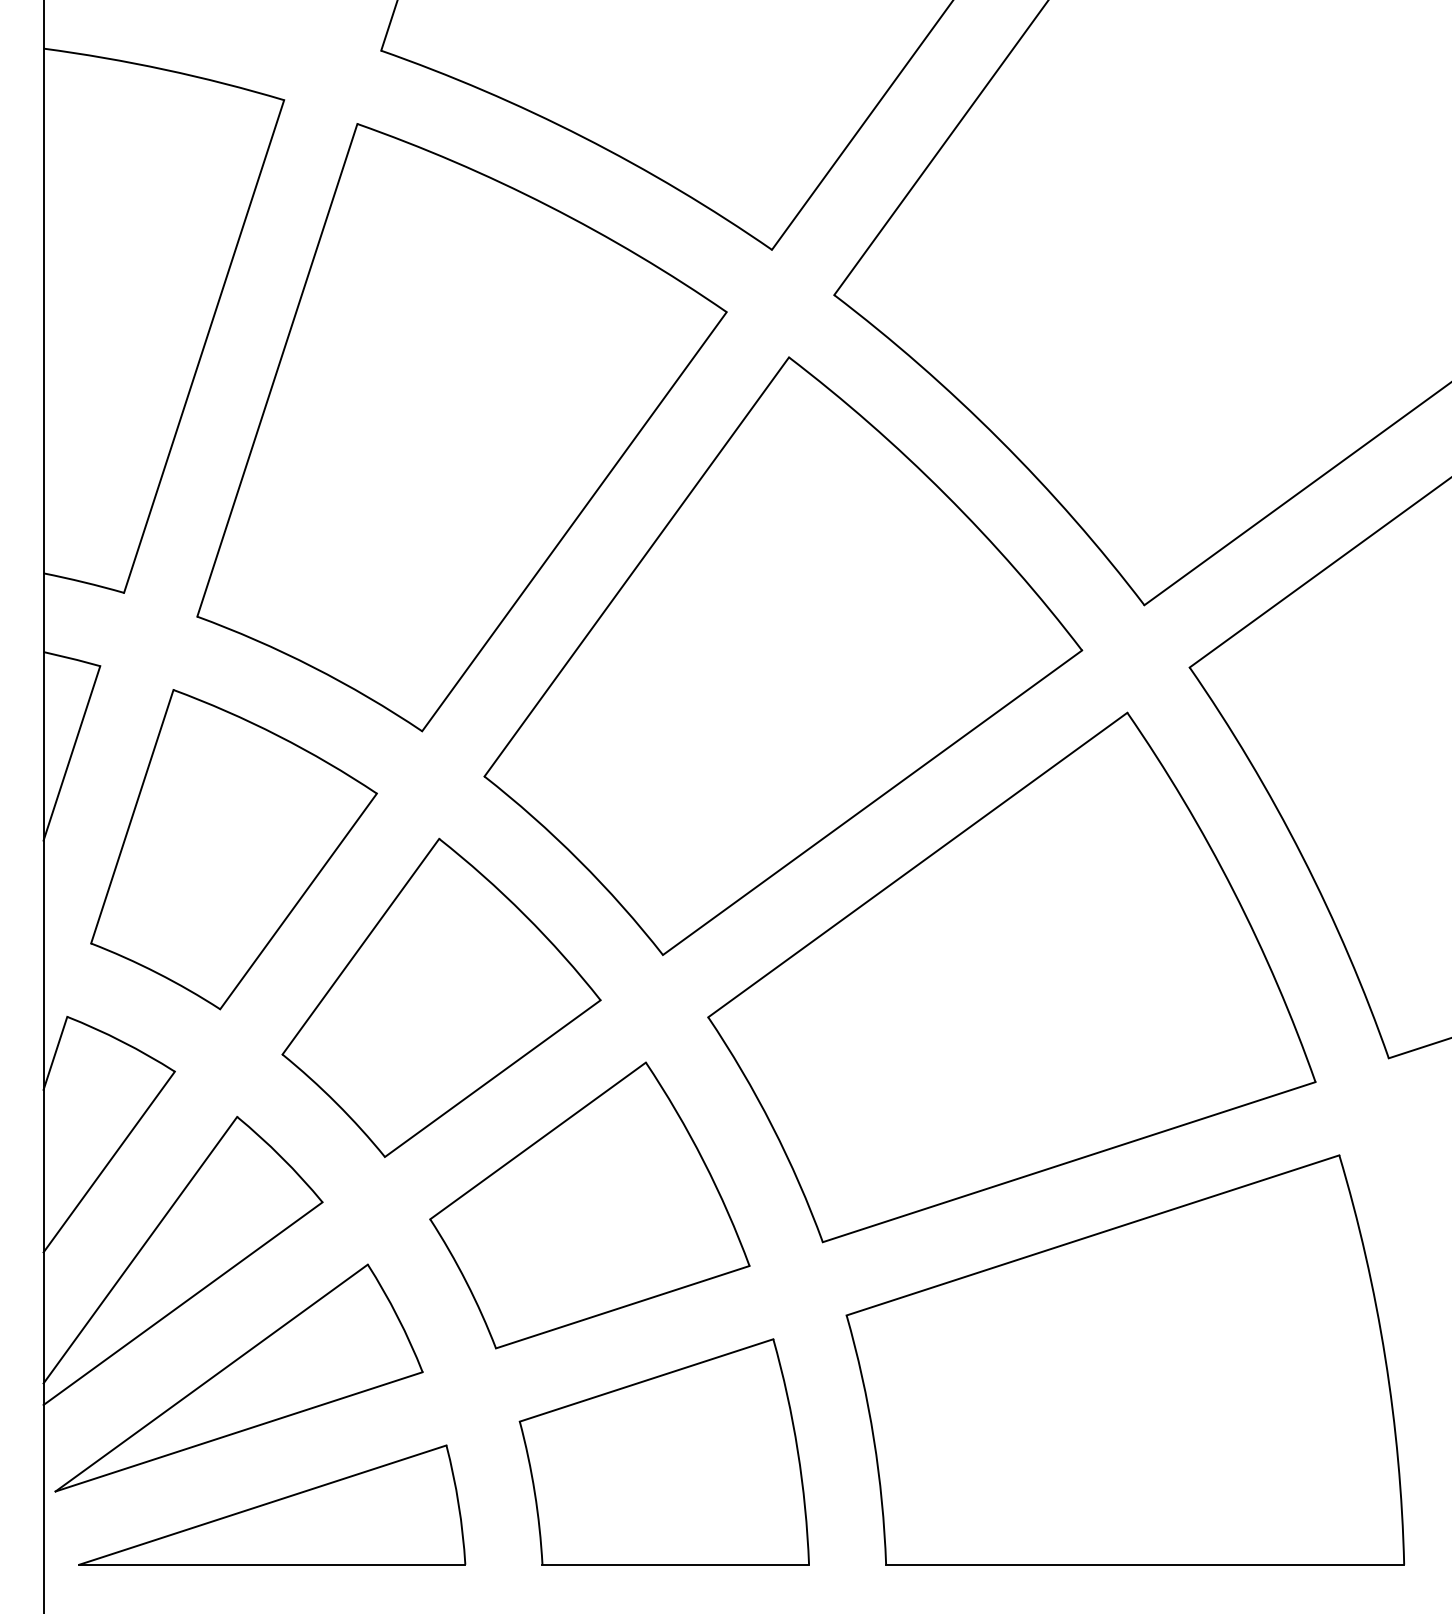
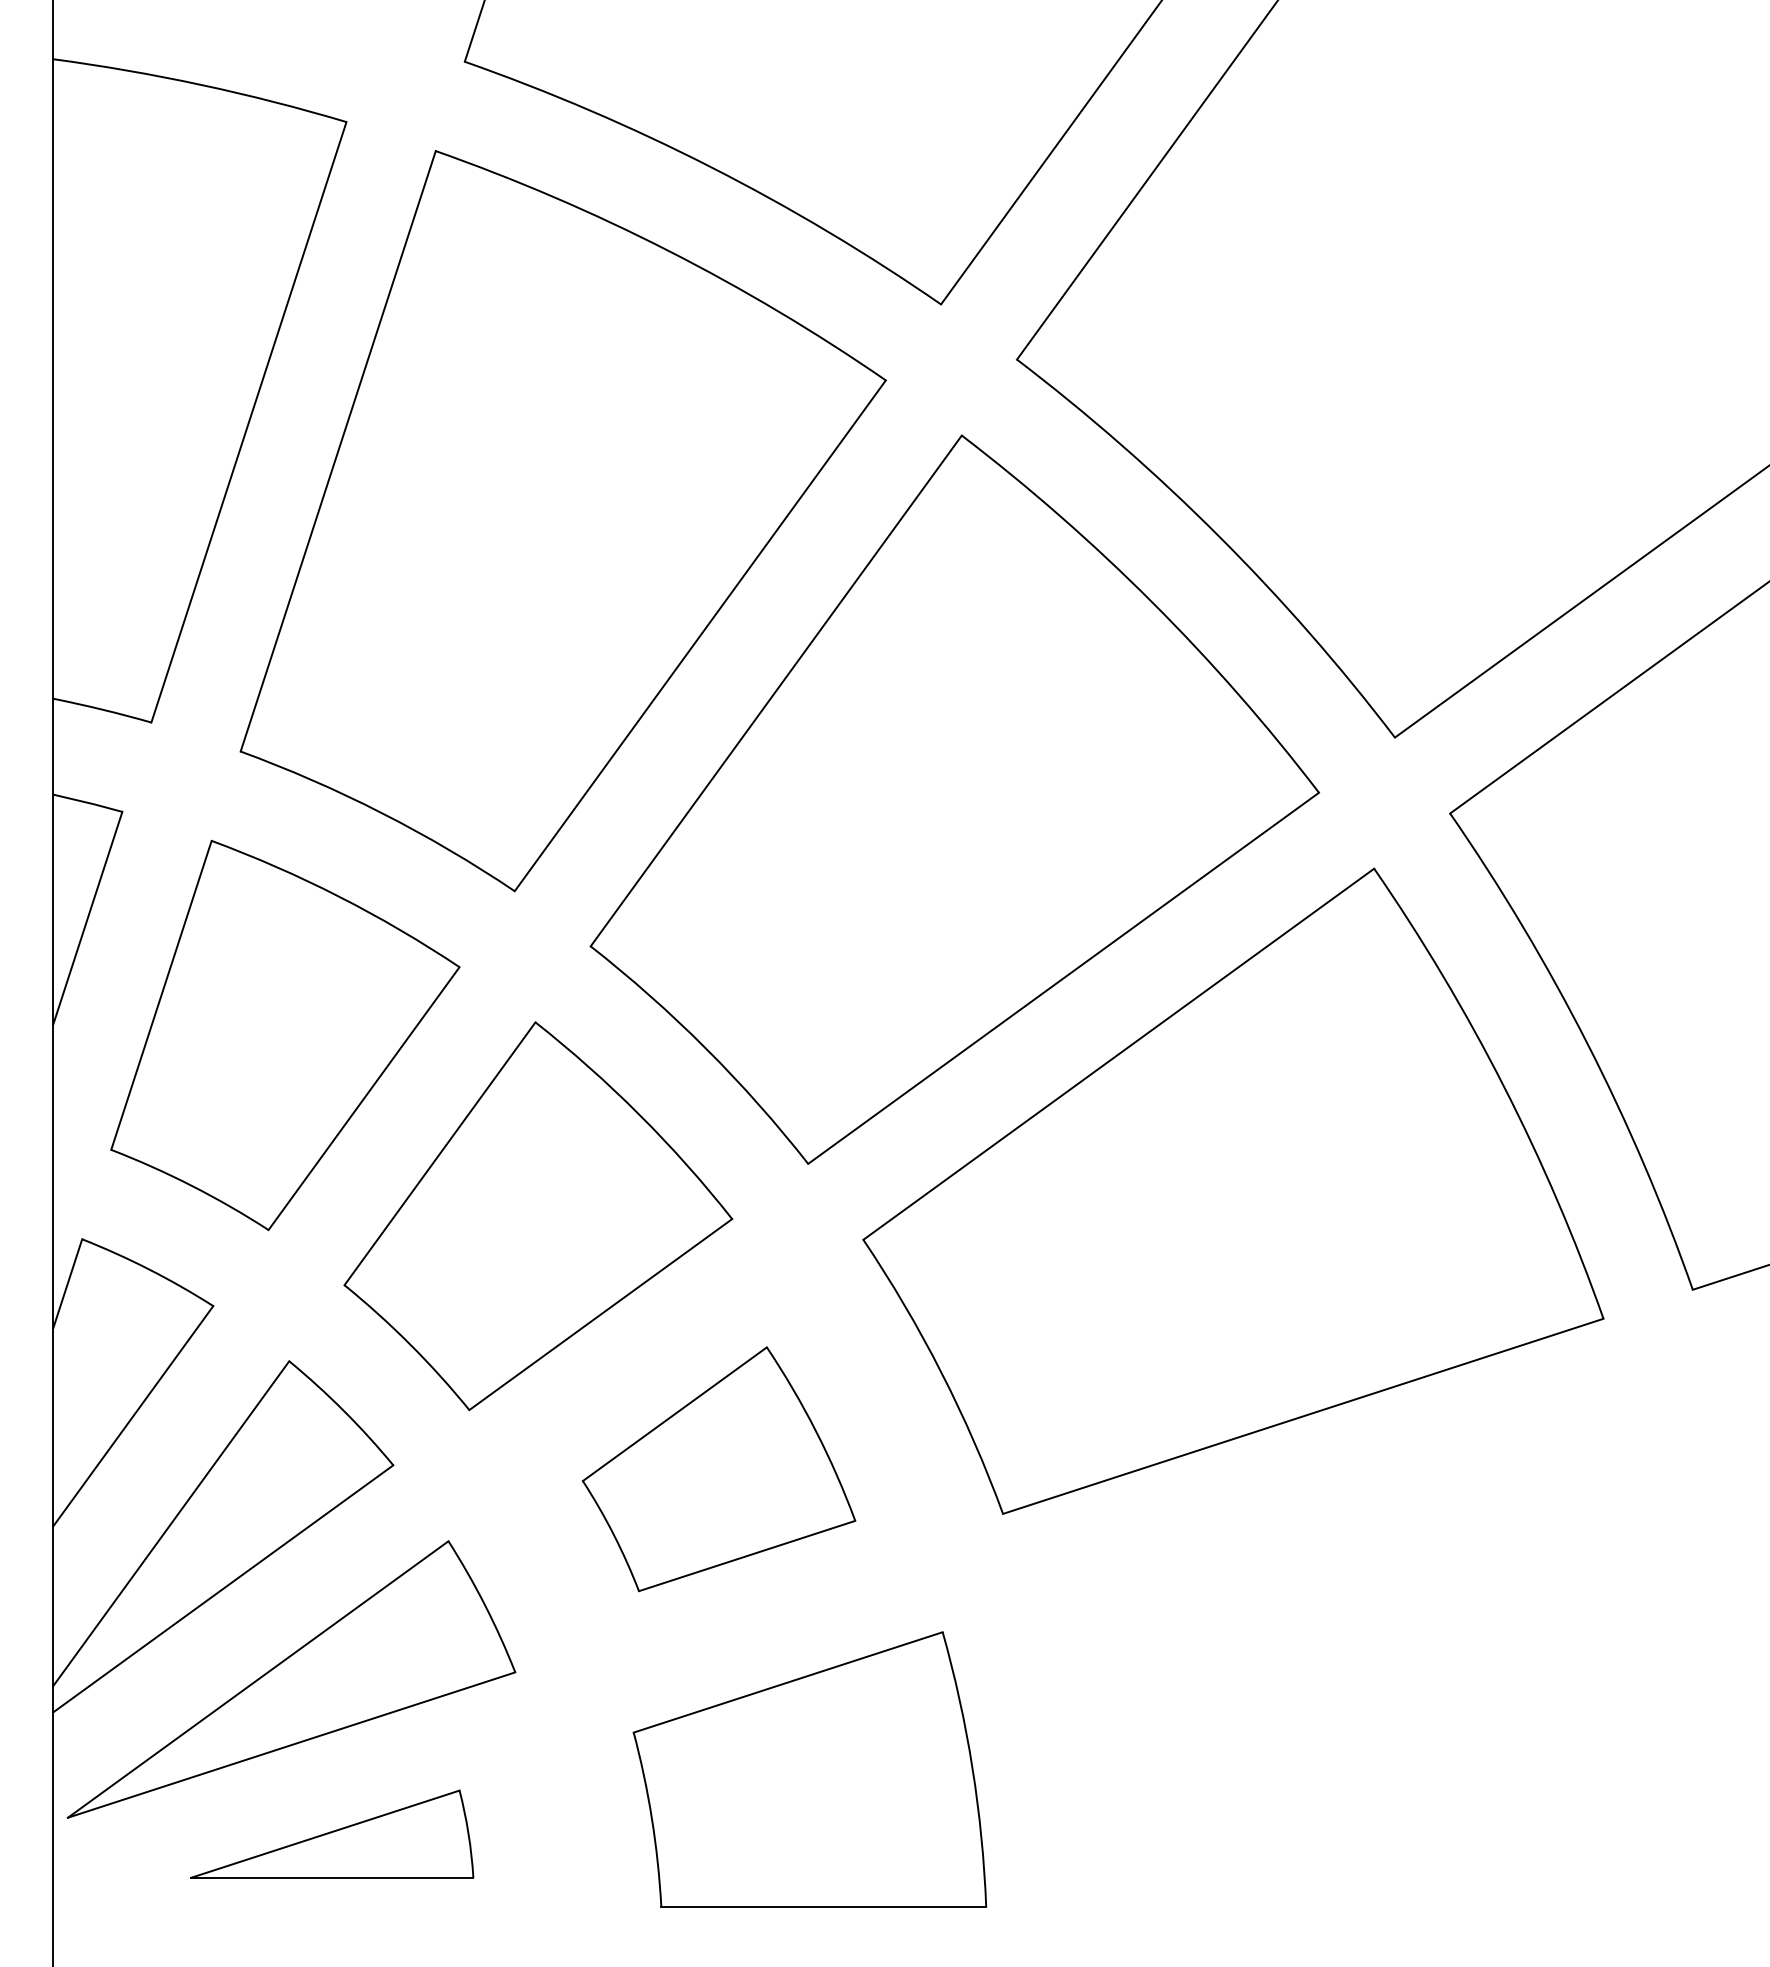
part: (589, 1205) -> (718, 1469), size x0.7
part: (1125, 1360) -> (1371, 1657), removed
part: (272, 1504) -> (332, 1833), size x0.6

